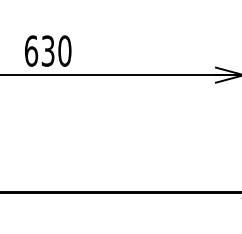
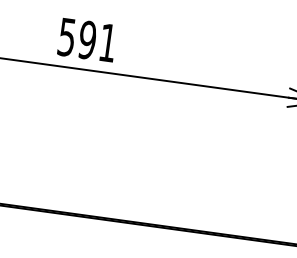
text: (48, 50) -> (88, 39), 630 -> 591

